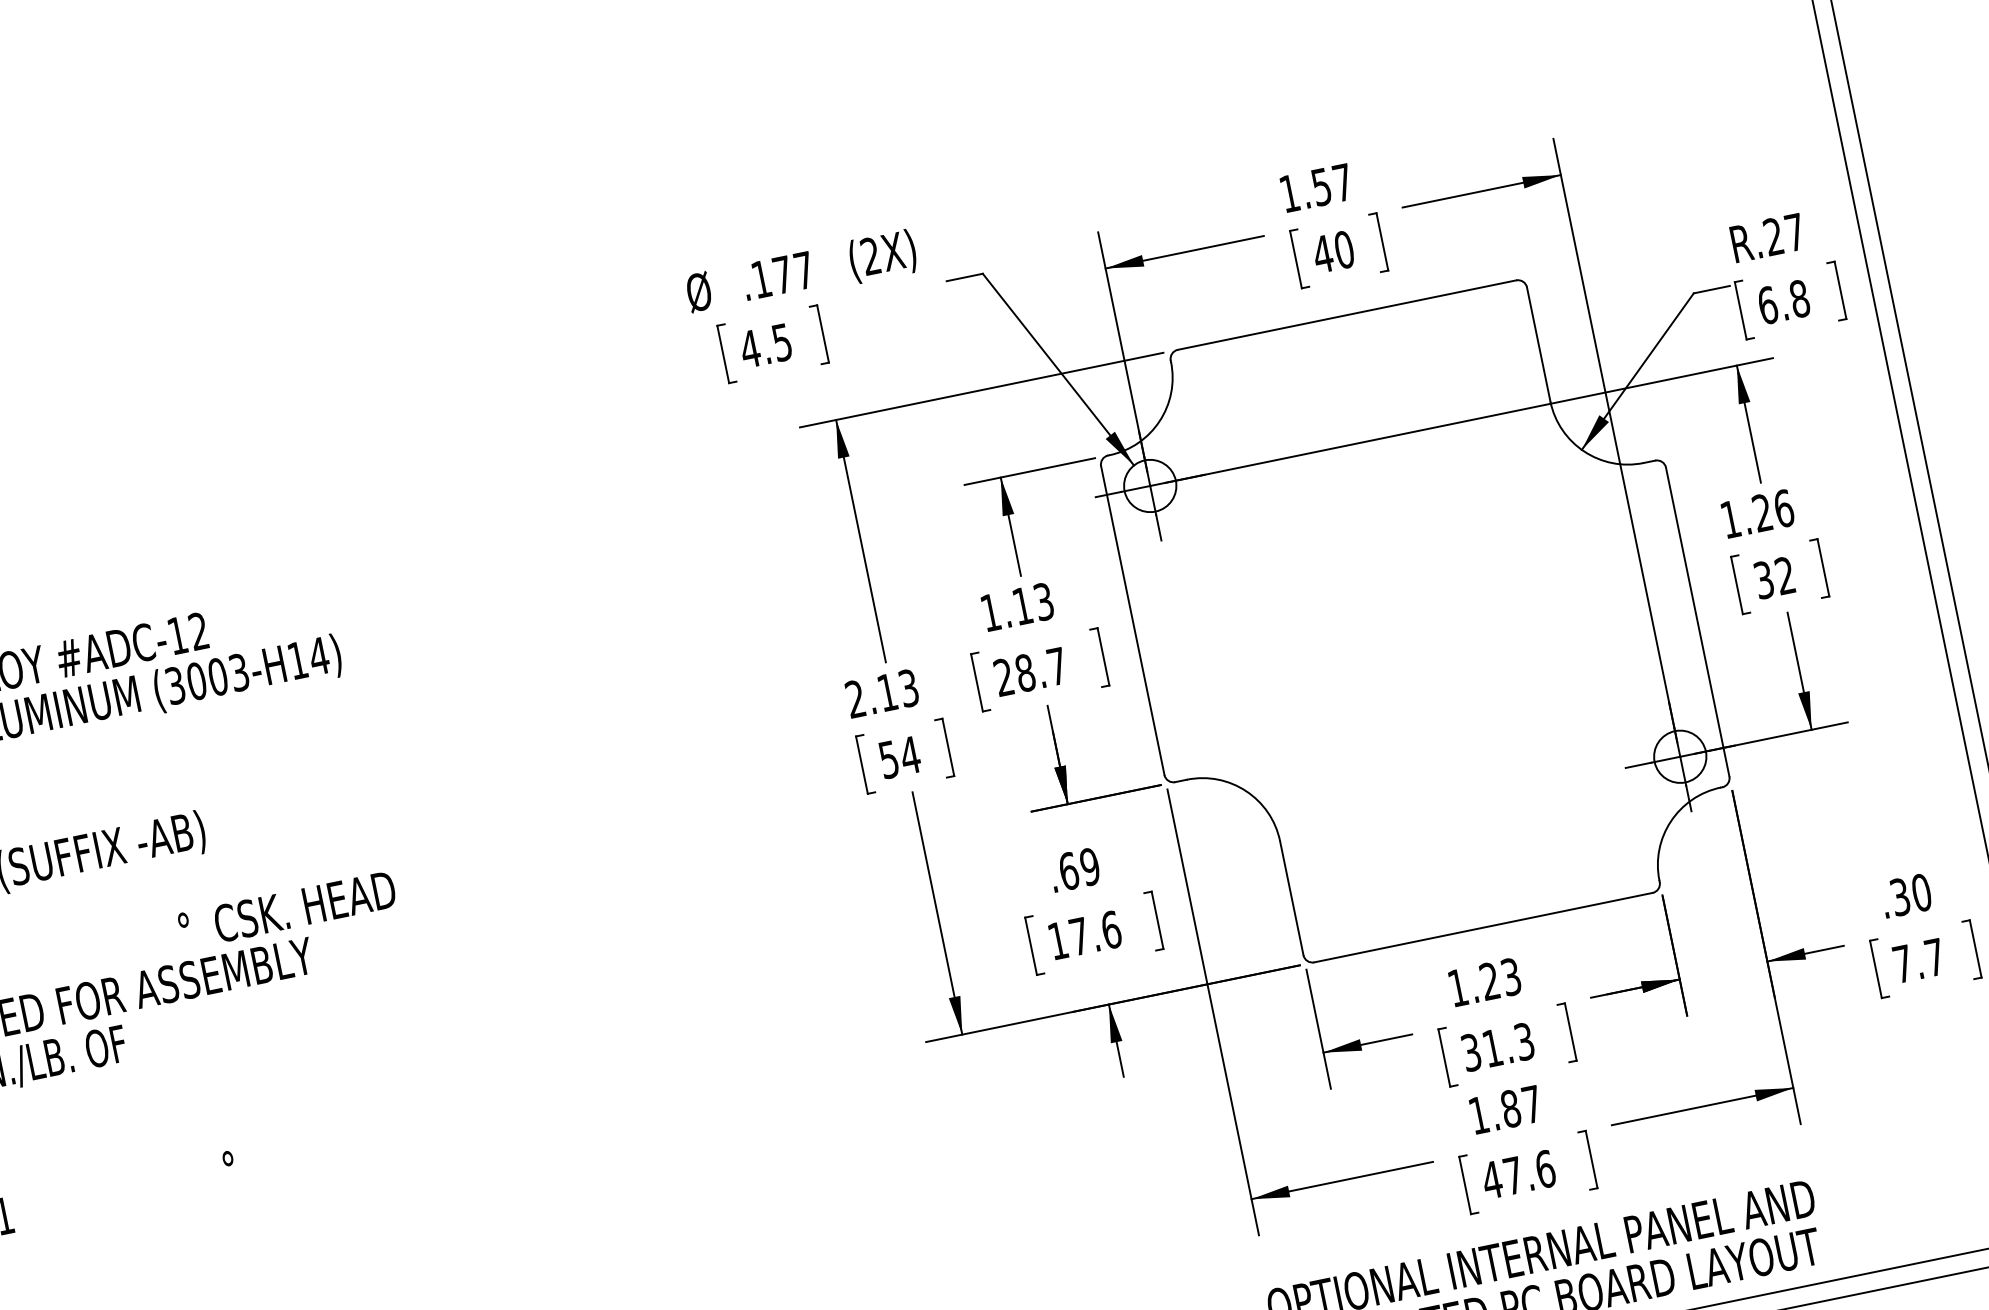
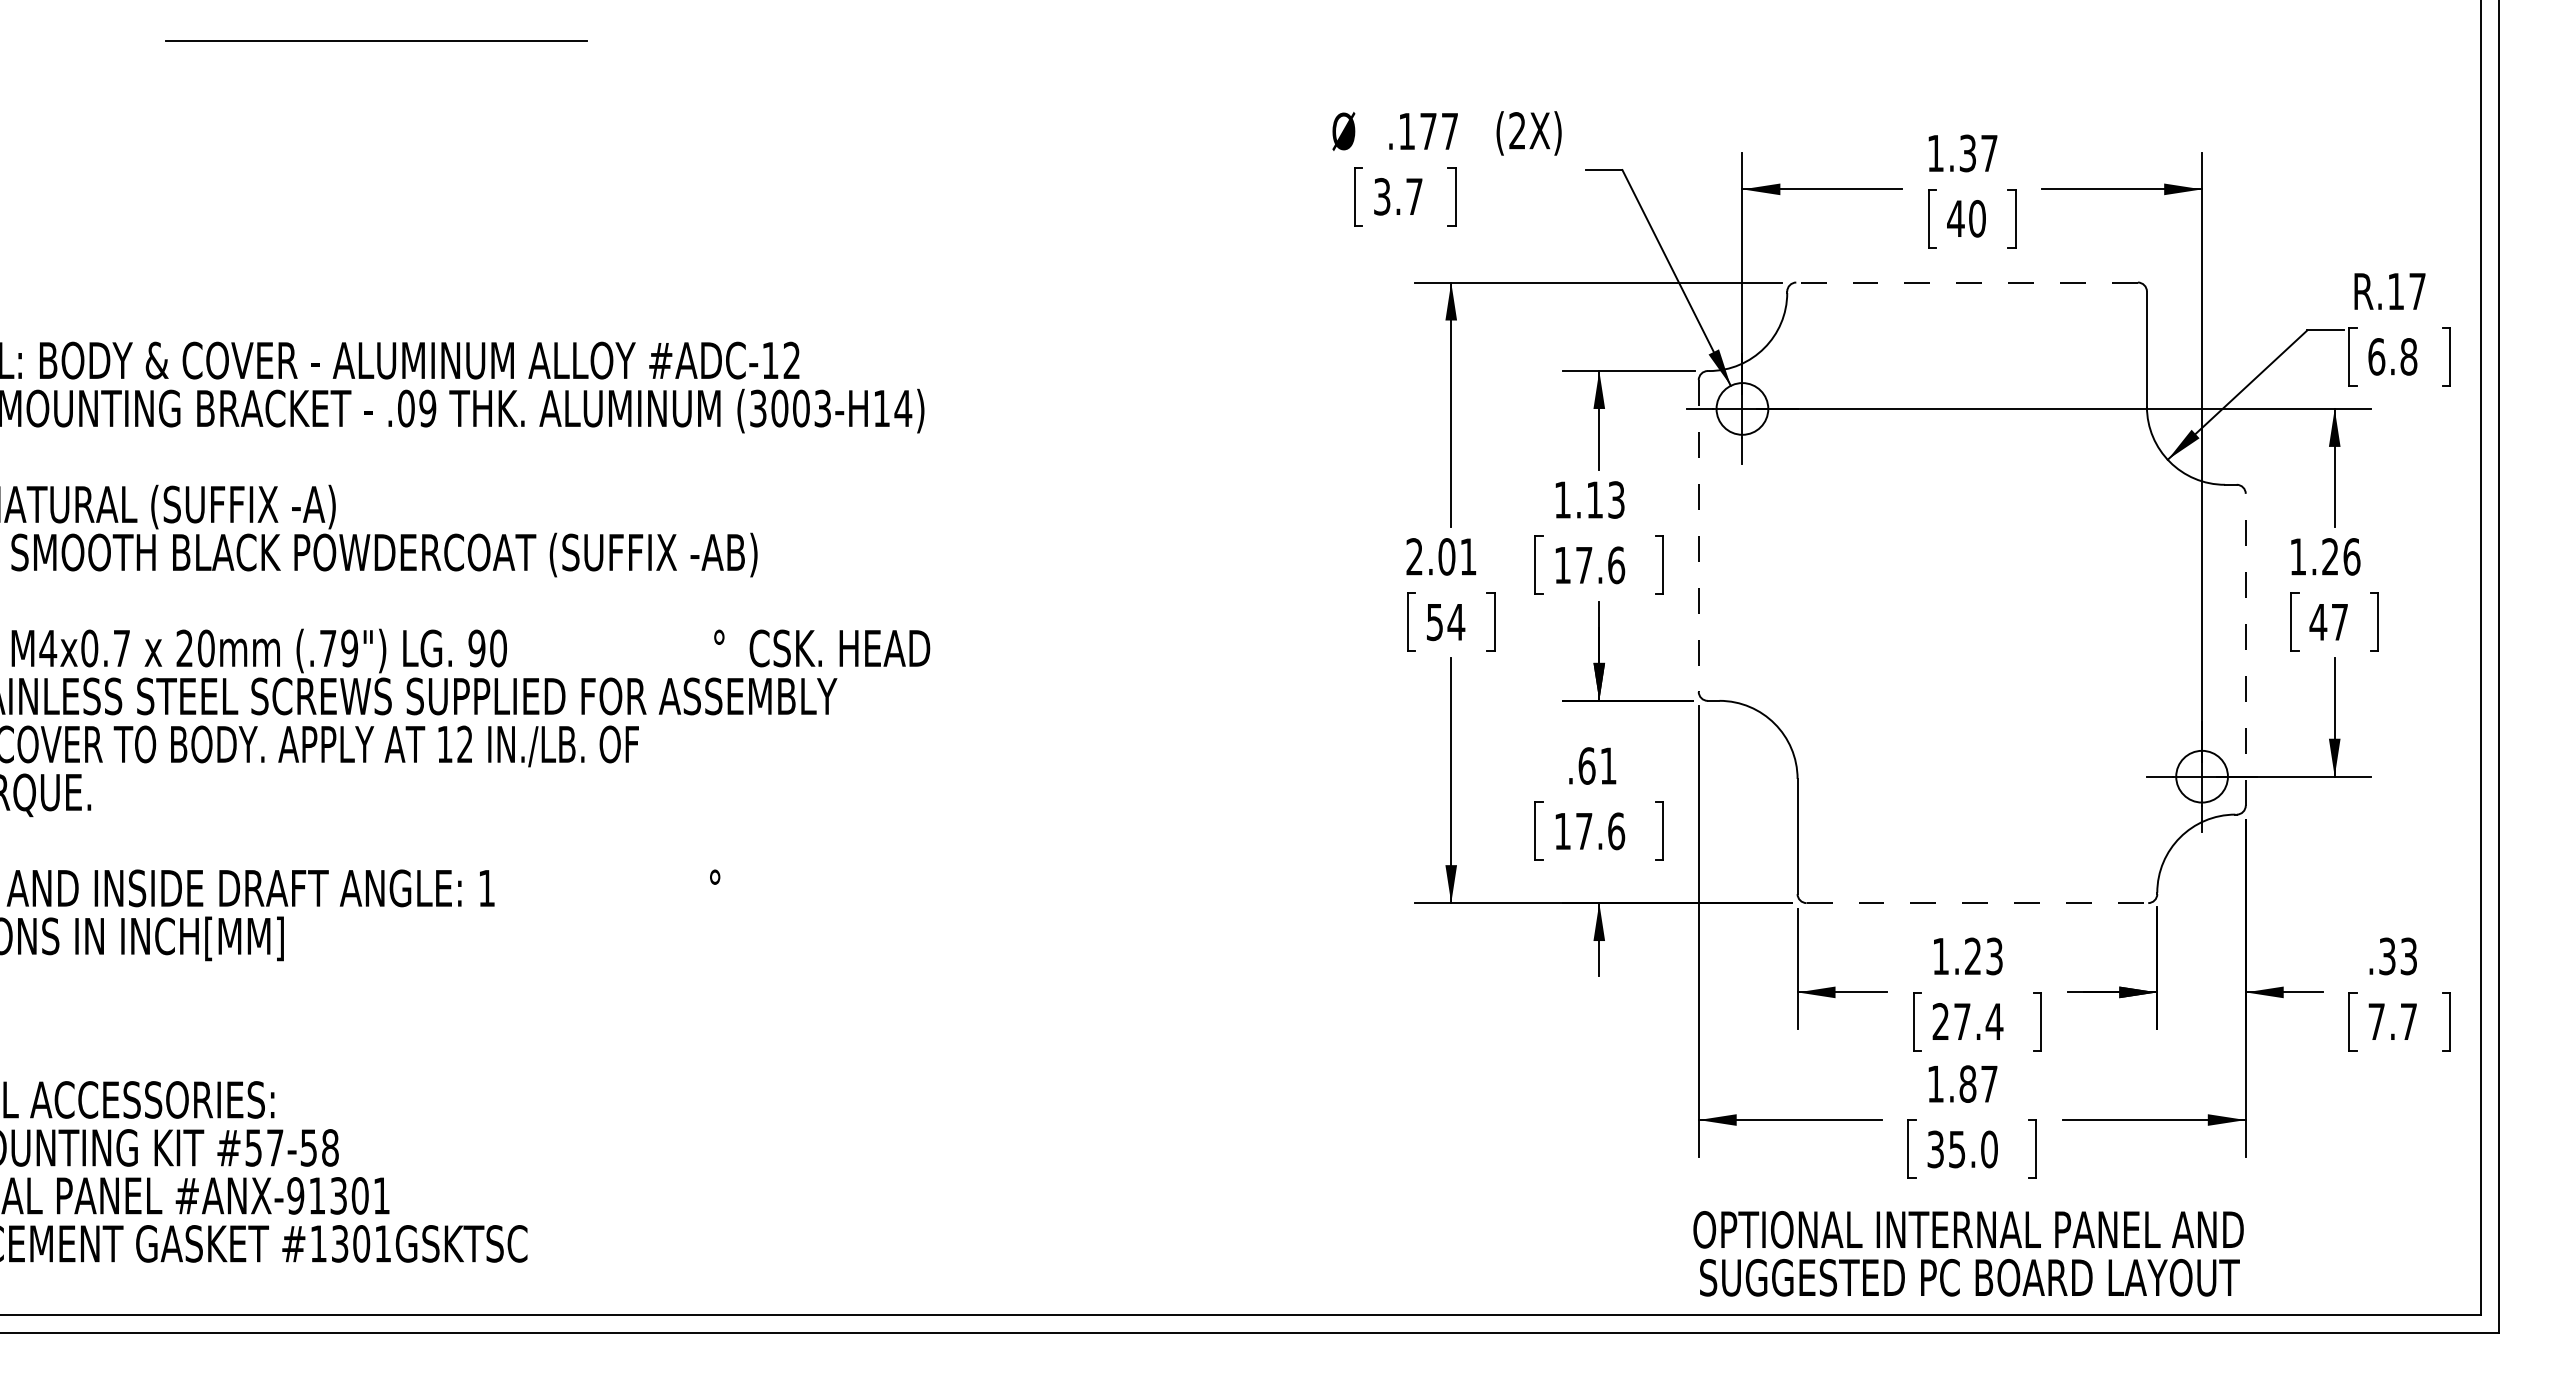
text: (1321, 186) -> (1967, 152), 1.57 -> 1.37
text: (1772, 235) -> (2395, 290), R.27 -> R.17
line: (1347, 314) -> (1967, 282), solid -> dashed
text: (765, 345) -> (1397, 196), 4.5 -> 3.7
text: (1774, 578) -> (2328, 622), 32 -> 47
line: (1132, 620) -> (1698, 535), solid -> dashed
line: (1697, 621) -> (2245, 649), solid -> dashed
text: (1030, 672) -> (1589, 565), 28.7 -> 17.6
text: (898, 690) -> (1457, 556), 2.13 -> 2.01
text: (1090, 866) -> (1608, 765), .69 -> .61
text: (1921, 892) -> (2408, 956), .30 -> .33
line: (1483, 928) -> (1977, 903), solid -> dashed
text: (1497, 1046) -> (1967, 1021), 31.3 -> 27.4
text: (1518, 1174) -> (1962, 1149), 47.6 -> 35.0

